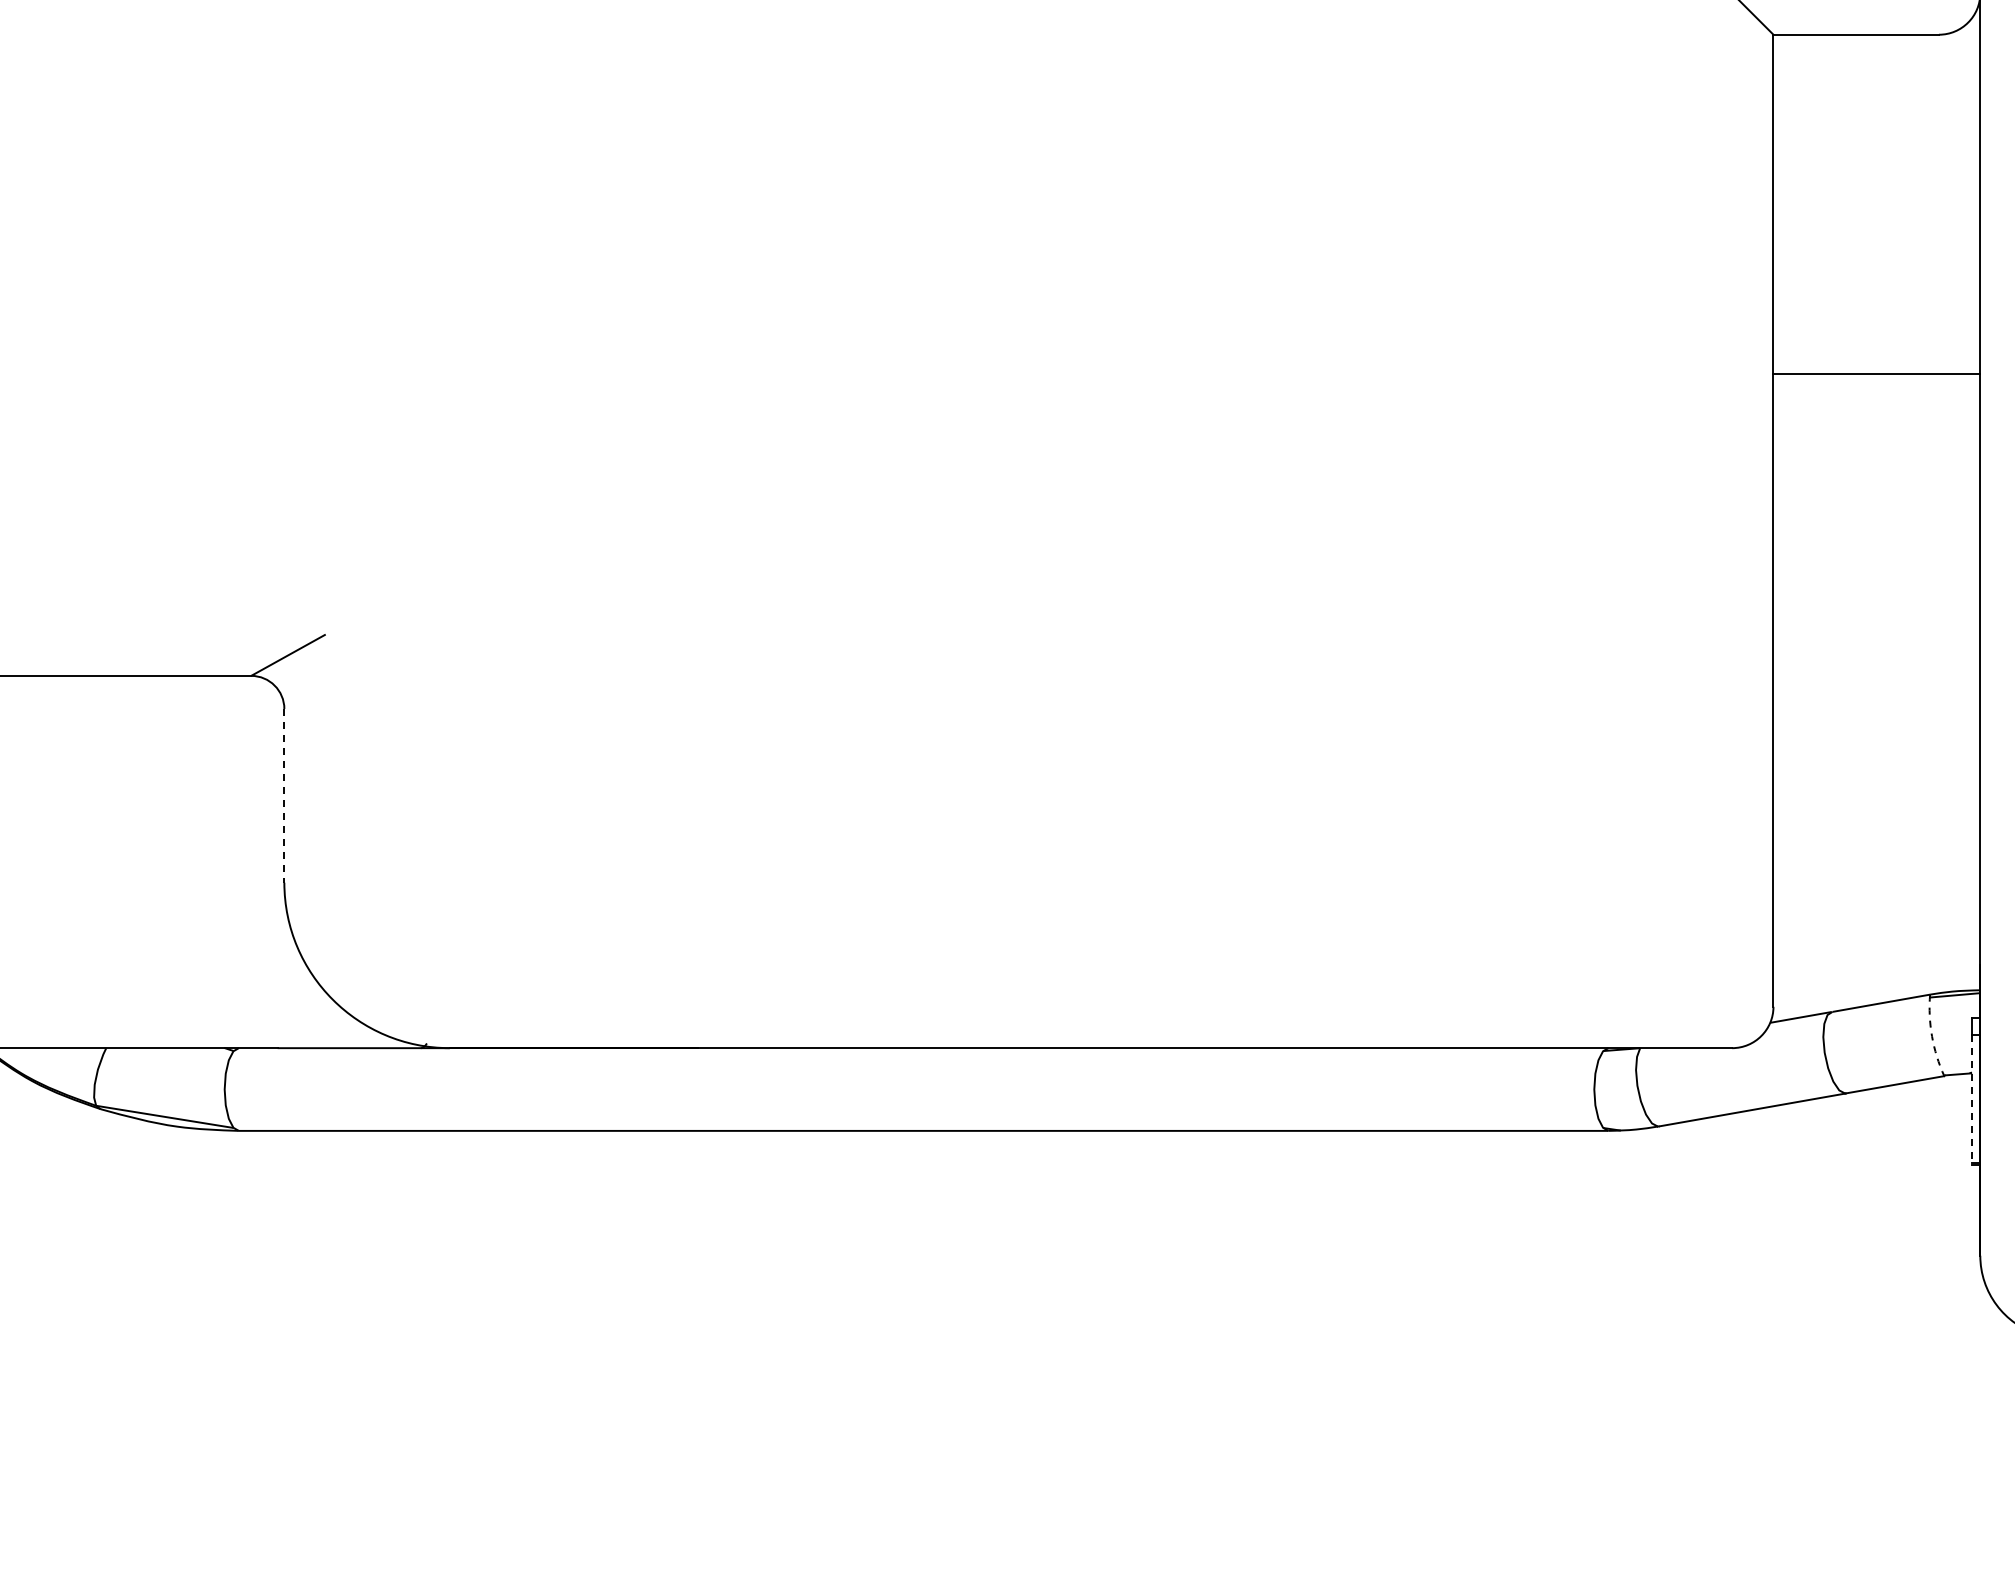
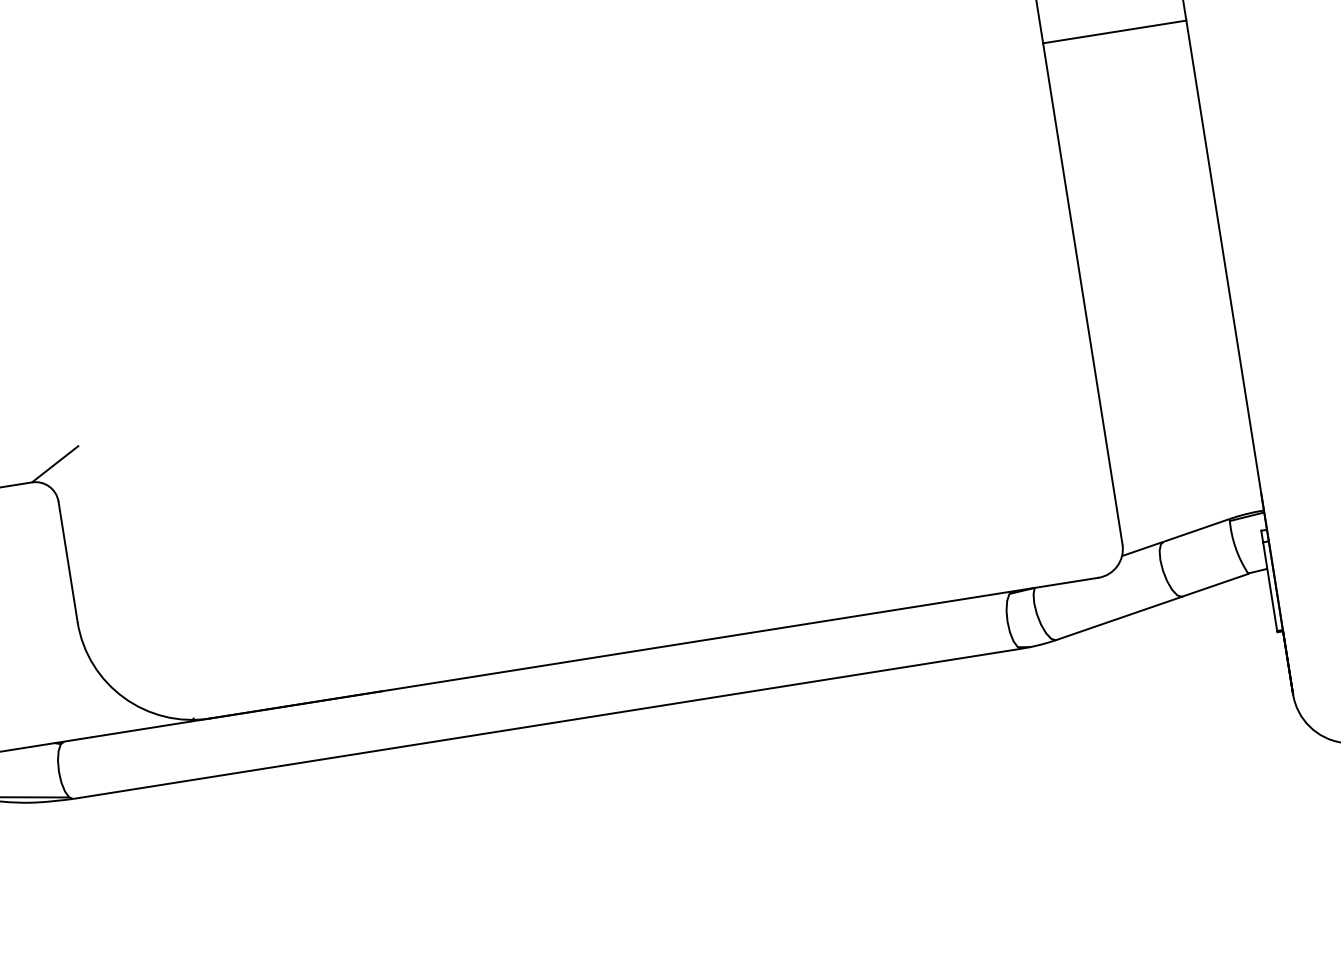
line: (1876, 373) -> (1114, 31), moved
line: (284, 795) -> (68, 561), dashed -> solid
arc: (1932, 1036) -> (1235, 547), dashed -> solid
line: (1972, 1099) -> (1270, 587), dashed -> solid

